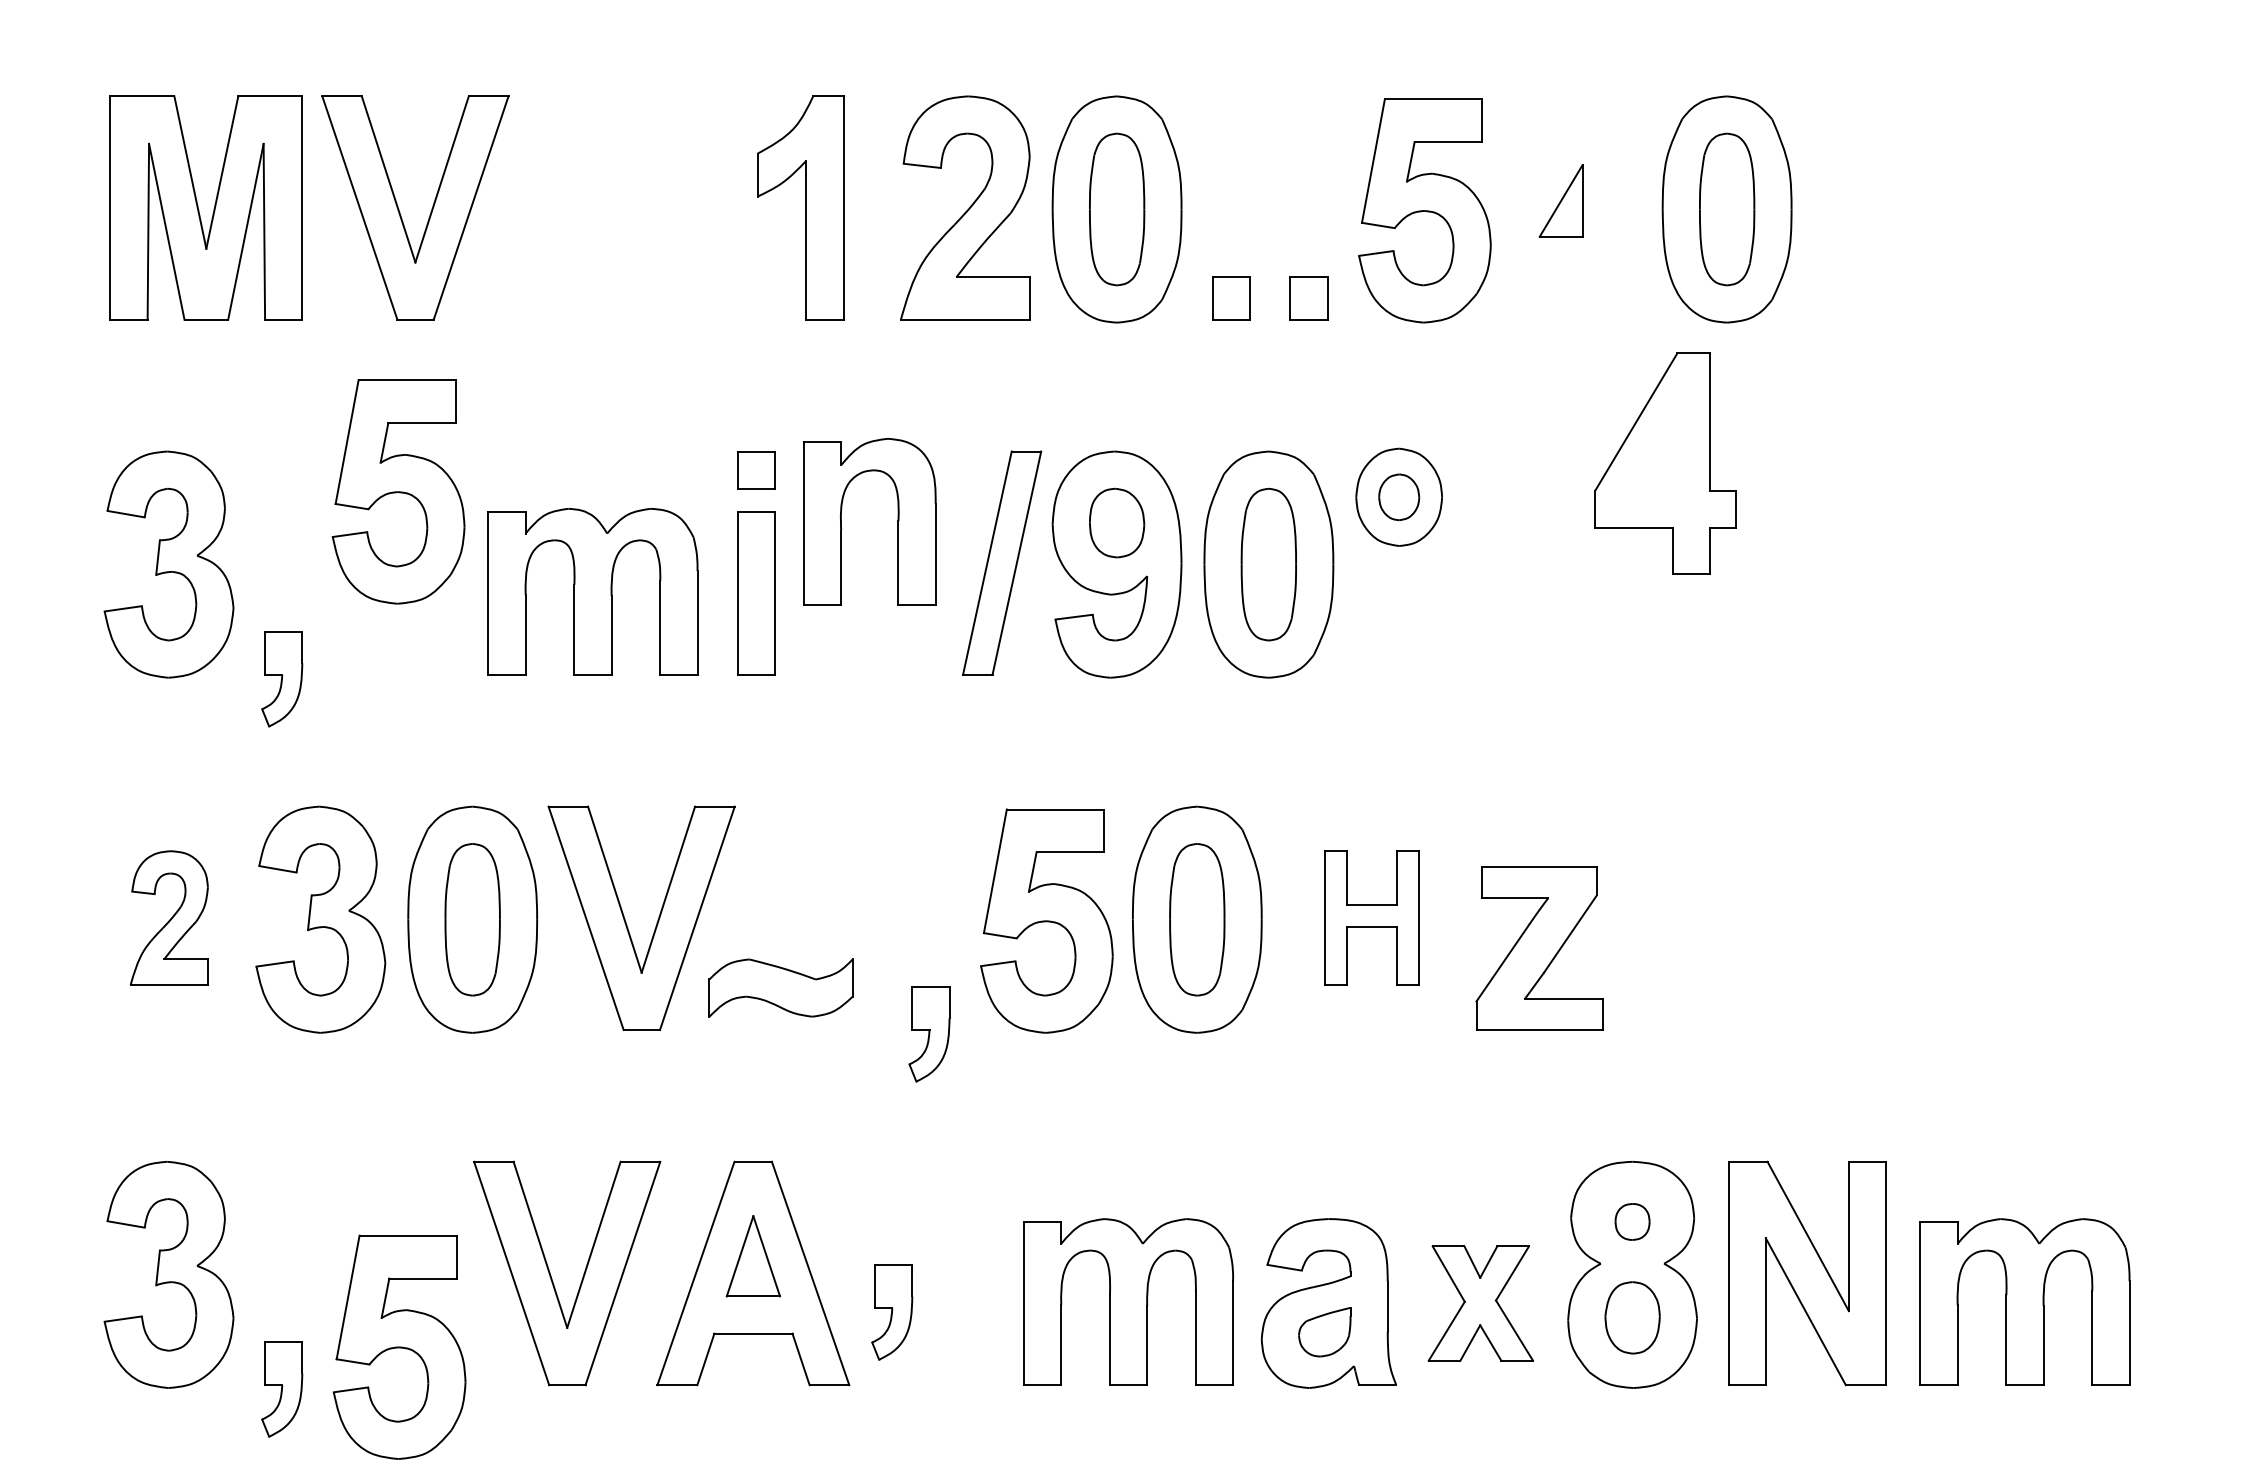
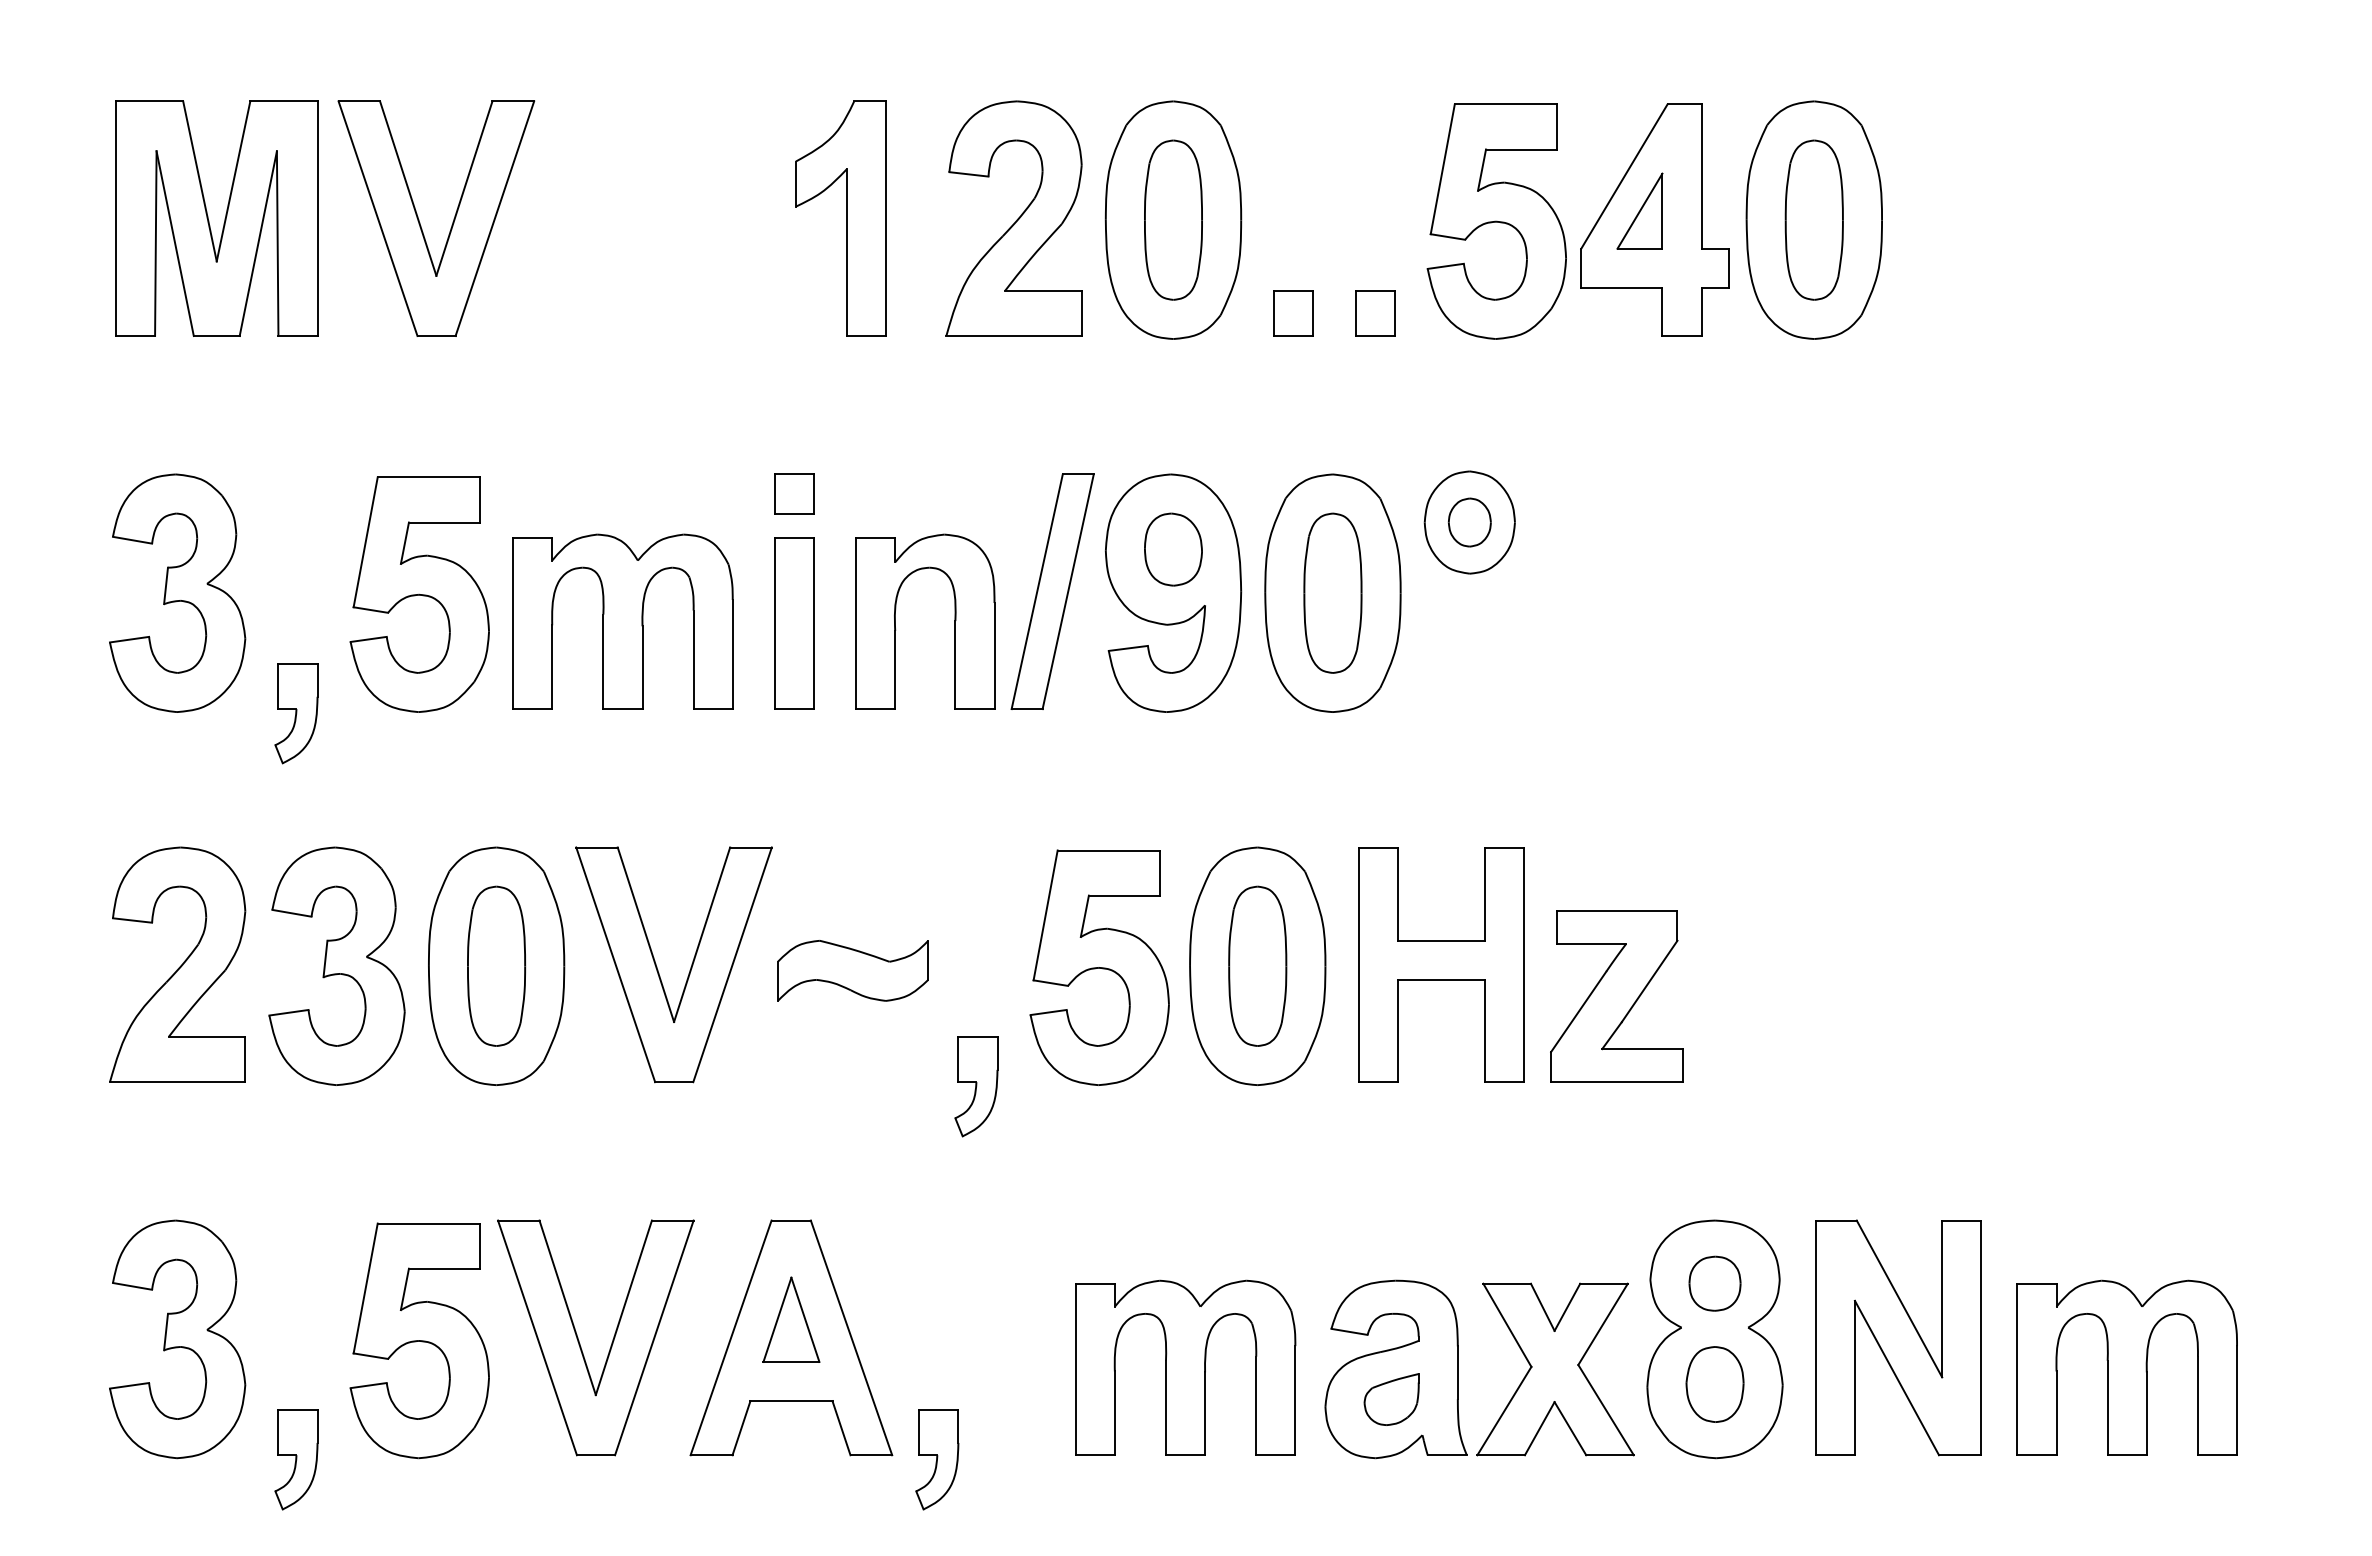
part: (1665, 463) -> (1655, 220), moved
part: (398, 491) -> (419, 594), moved
part: (841, 521) -> (895, 621), moved
part: (169, 917) -> (178, 963), size x1.67
part: (1371, 918) -> (1440, 964), size x1.67
part: (781, 987) -> (853, 970), moved
part: (1632, 1221) -> (1714, 1283), size x1.43
part: (1480, 1303) -> (1555, 1369), size x1.43
part: (892, 1312) -> (937, 1459), moved
part: (399, 1346) -> (419, 1340), moved

